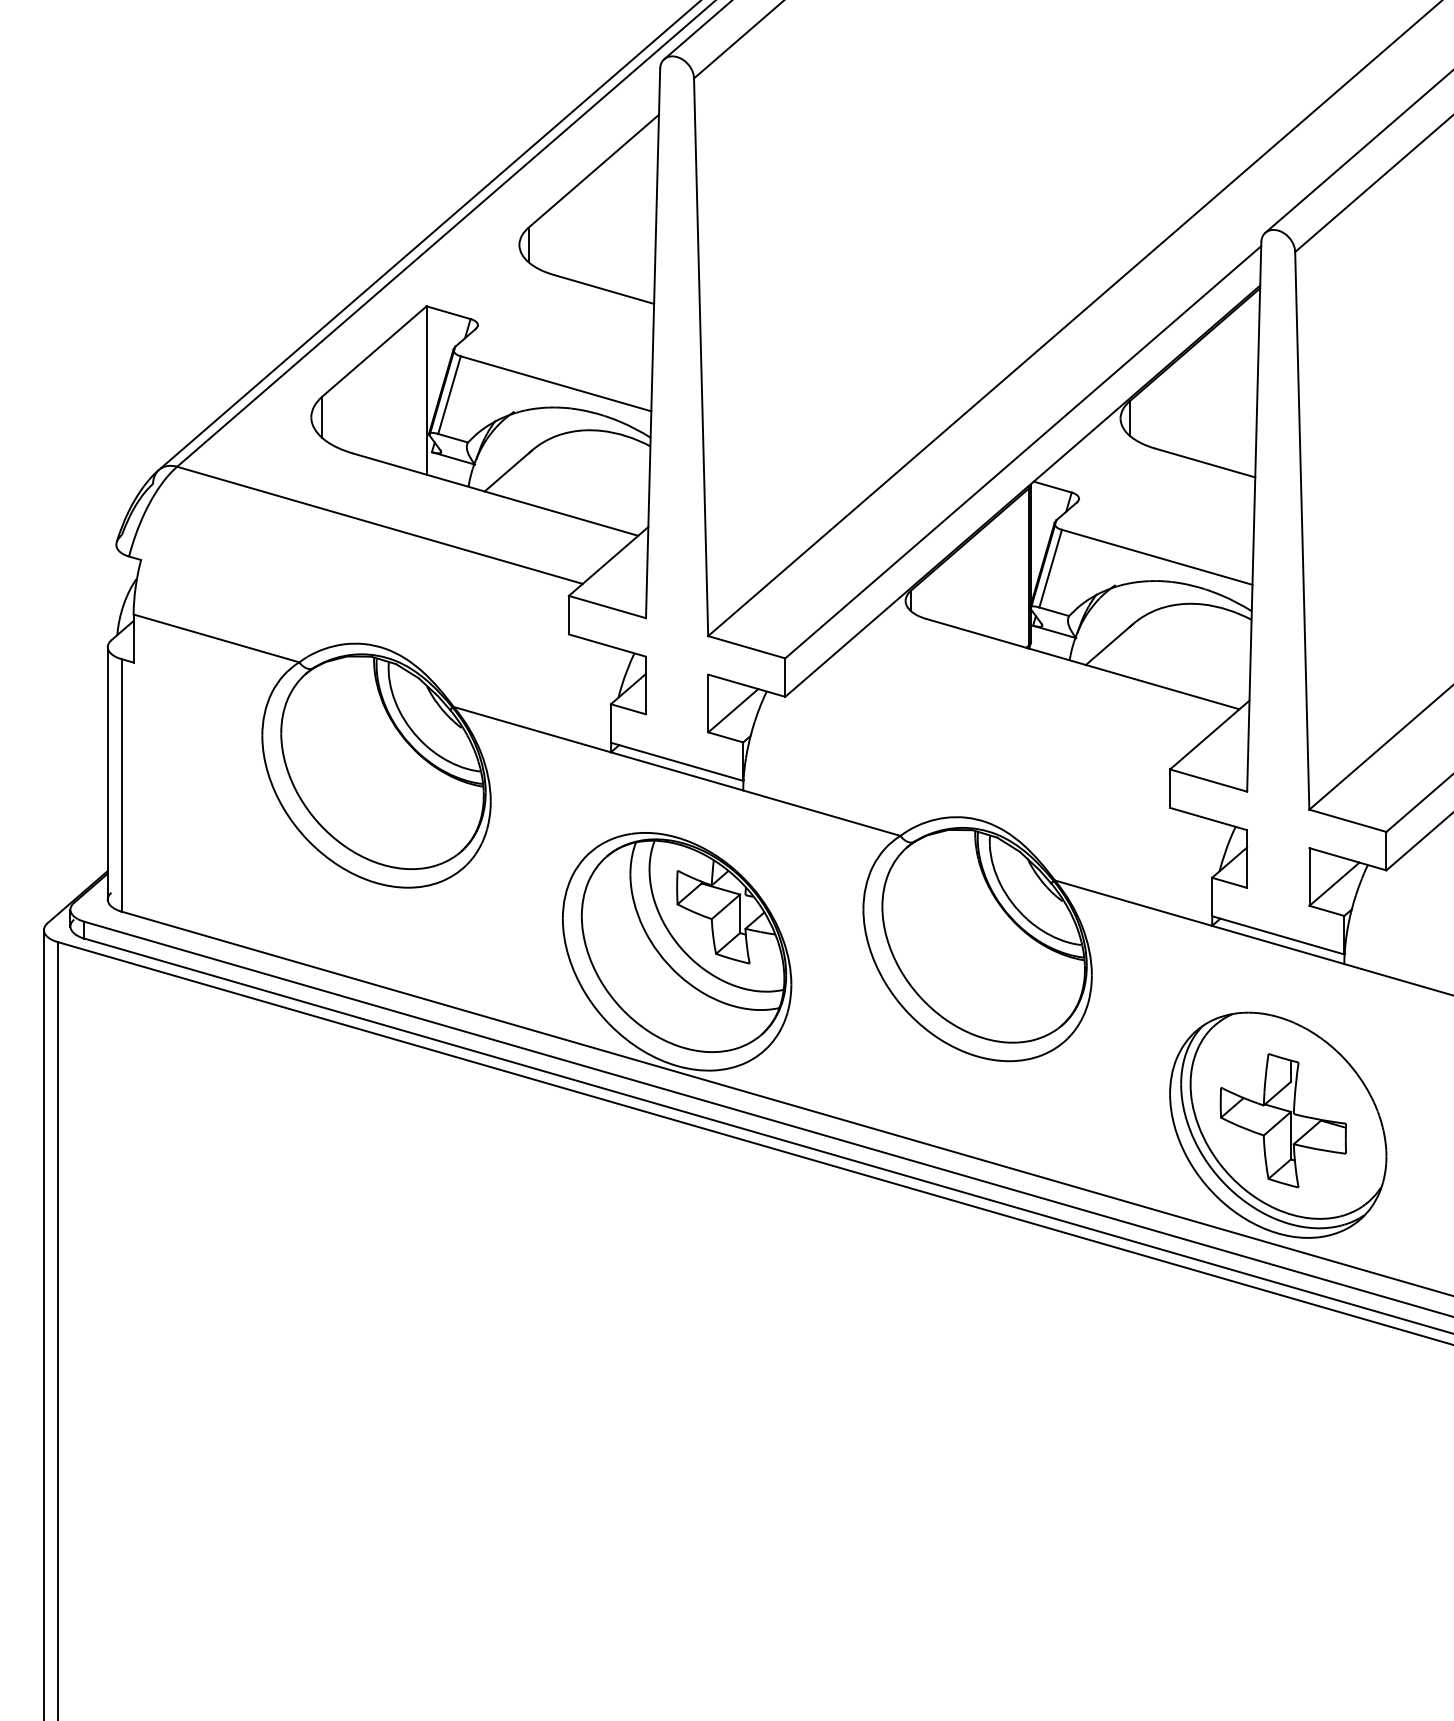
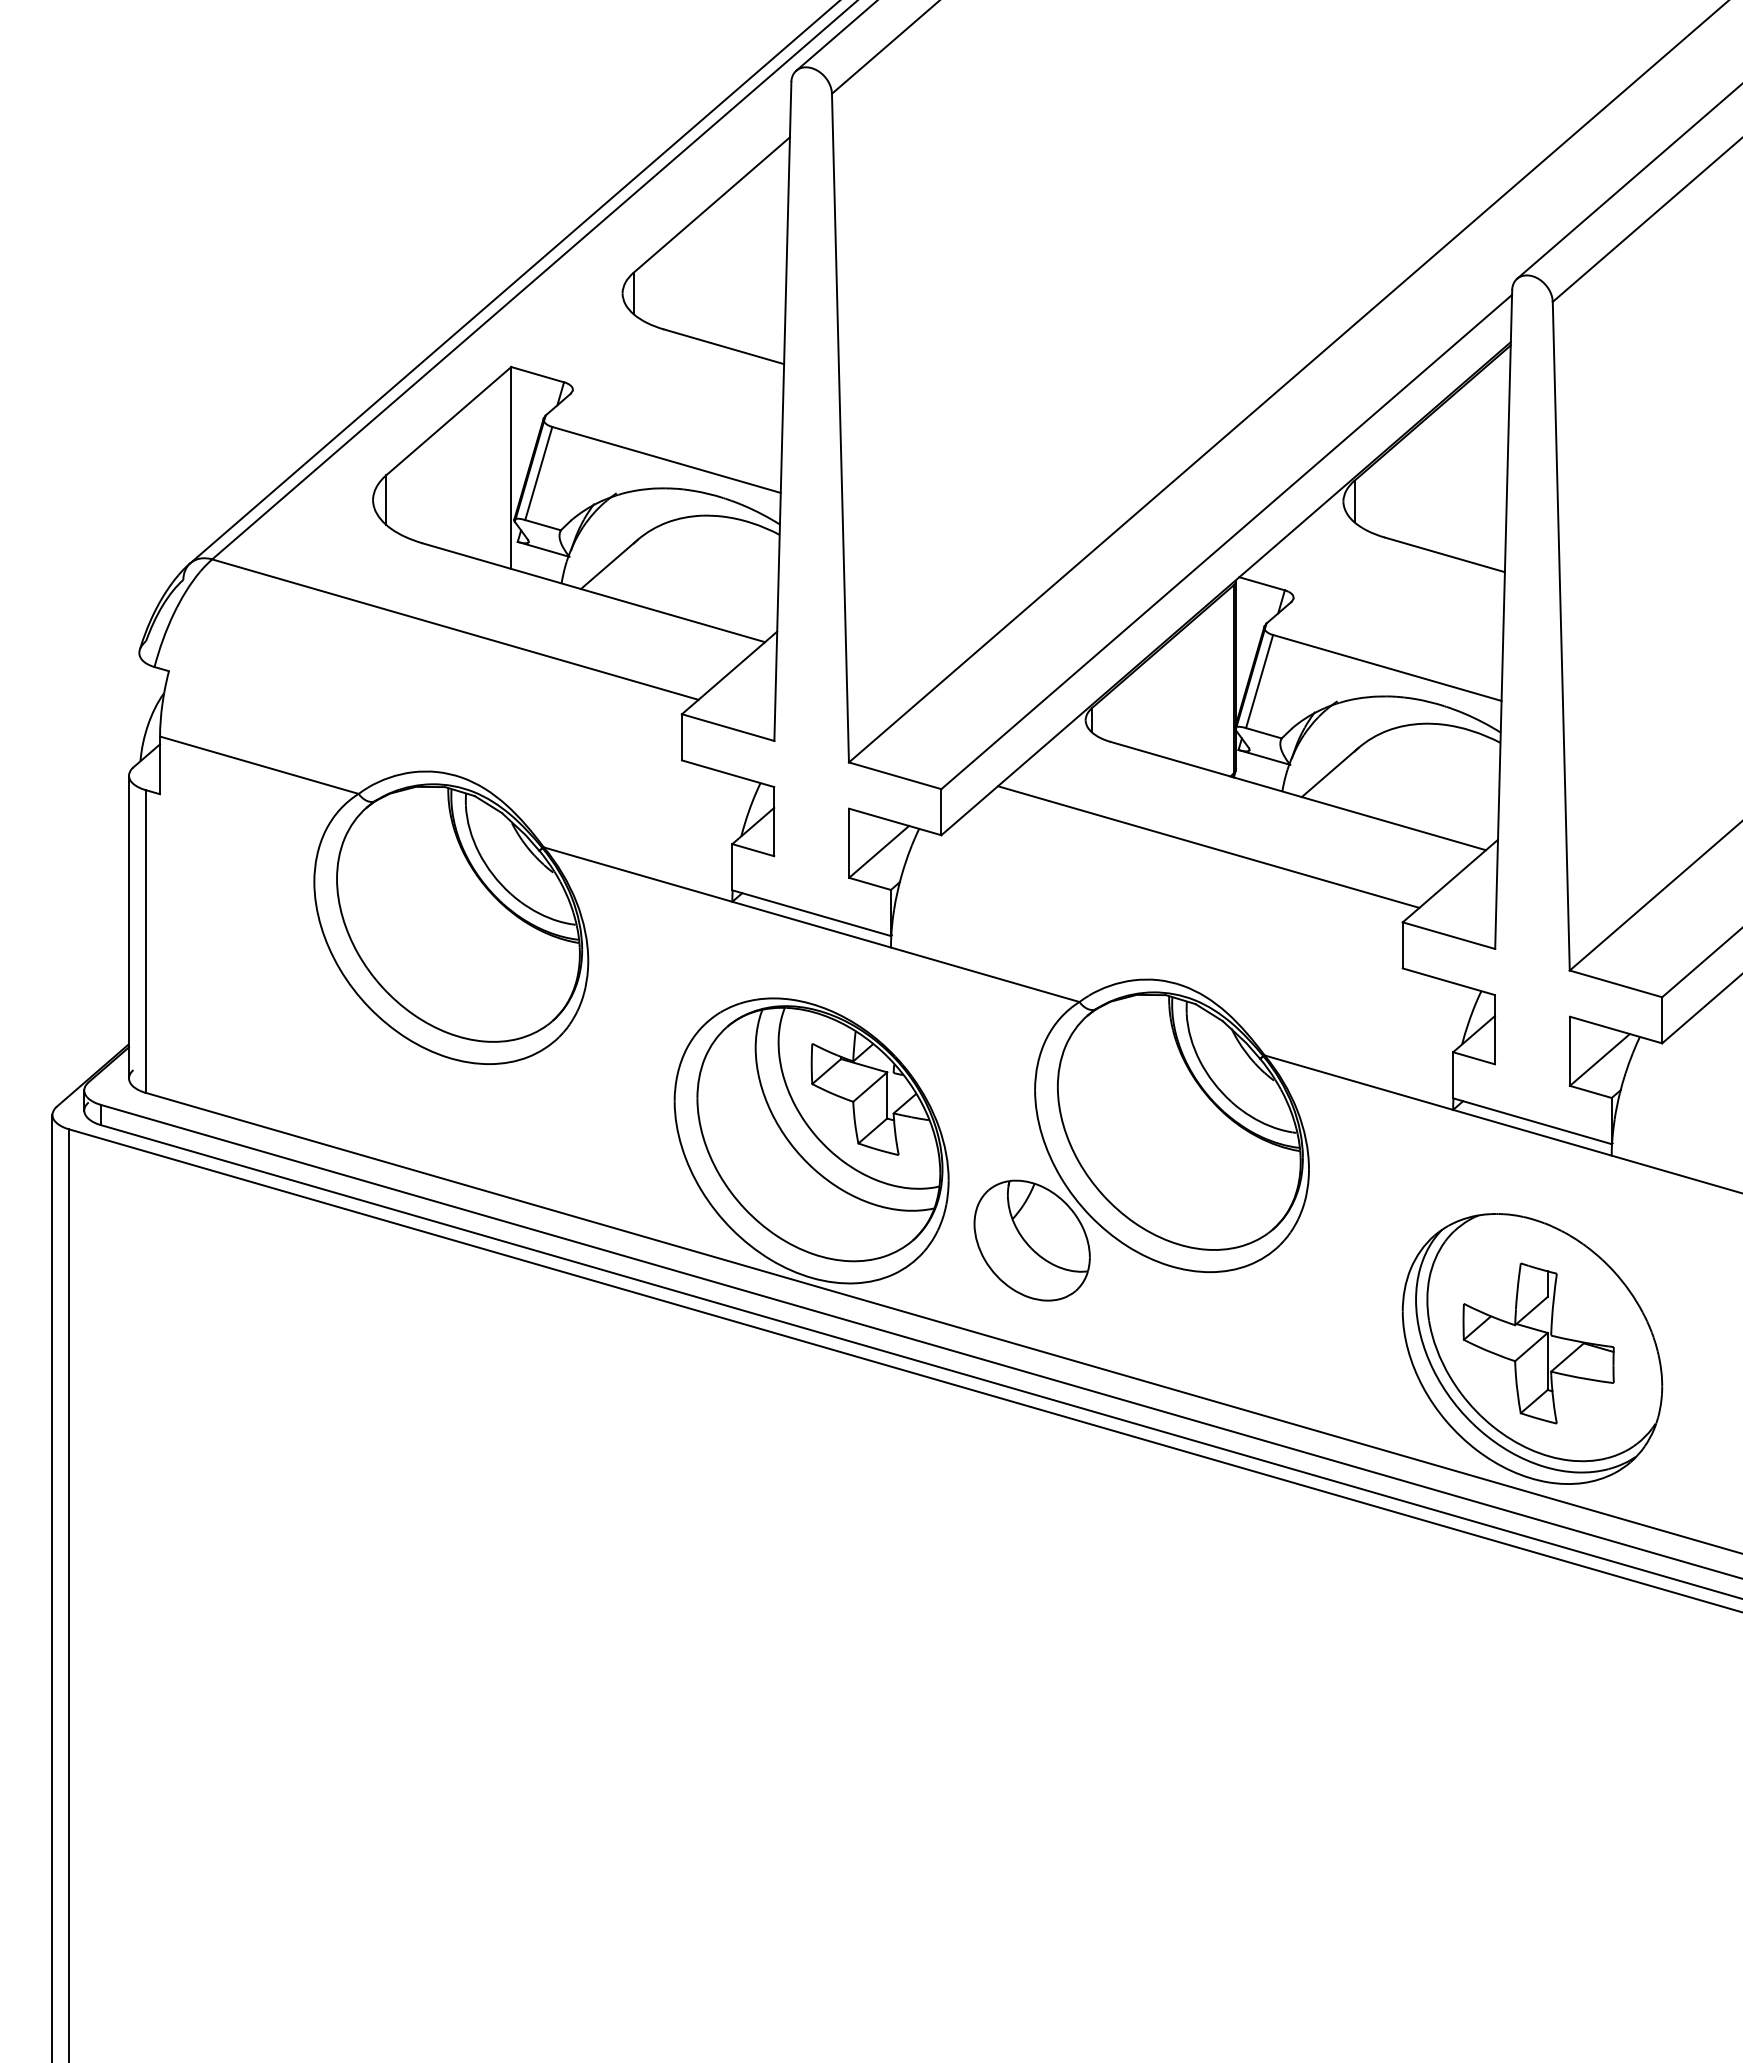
line: (1008, 706) -> (1208, 846), added
part: (860, 1034) -> (1031, 1240), added

